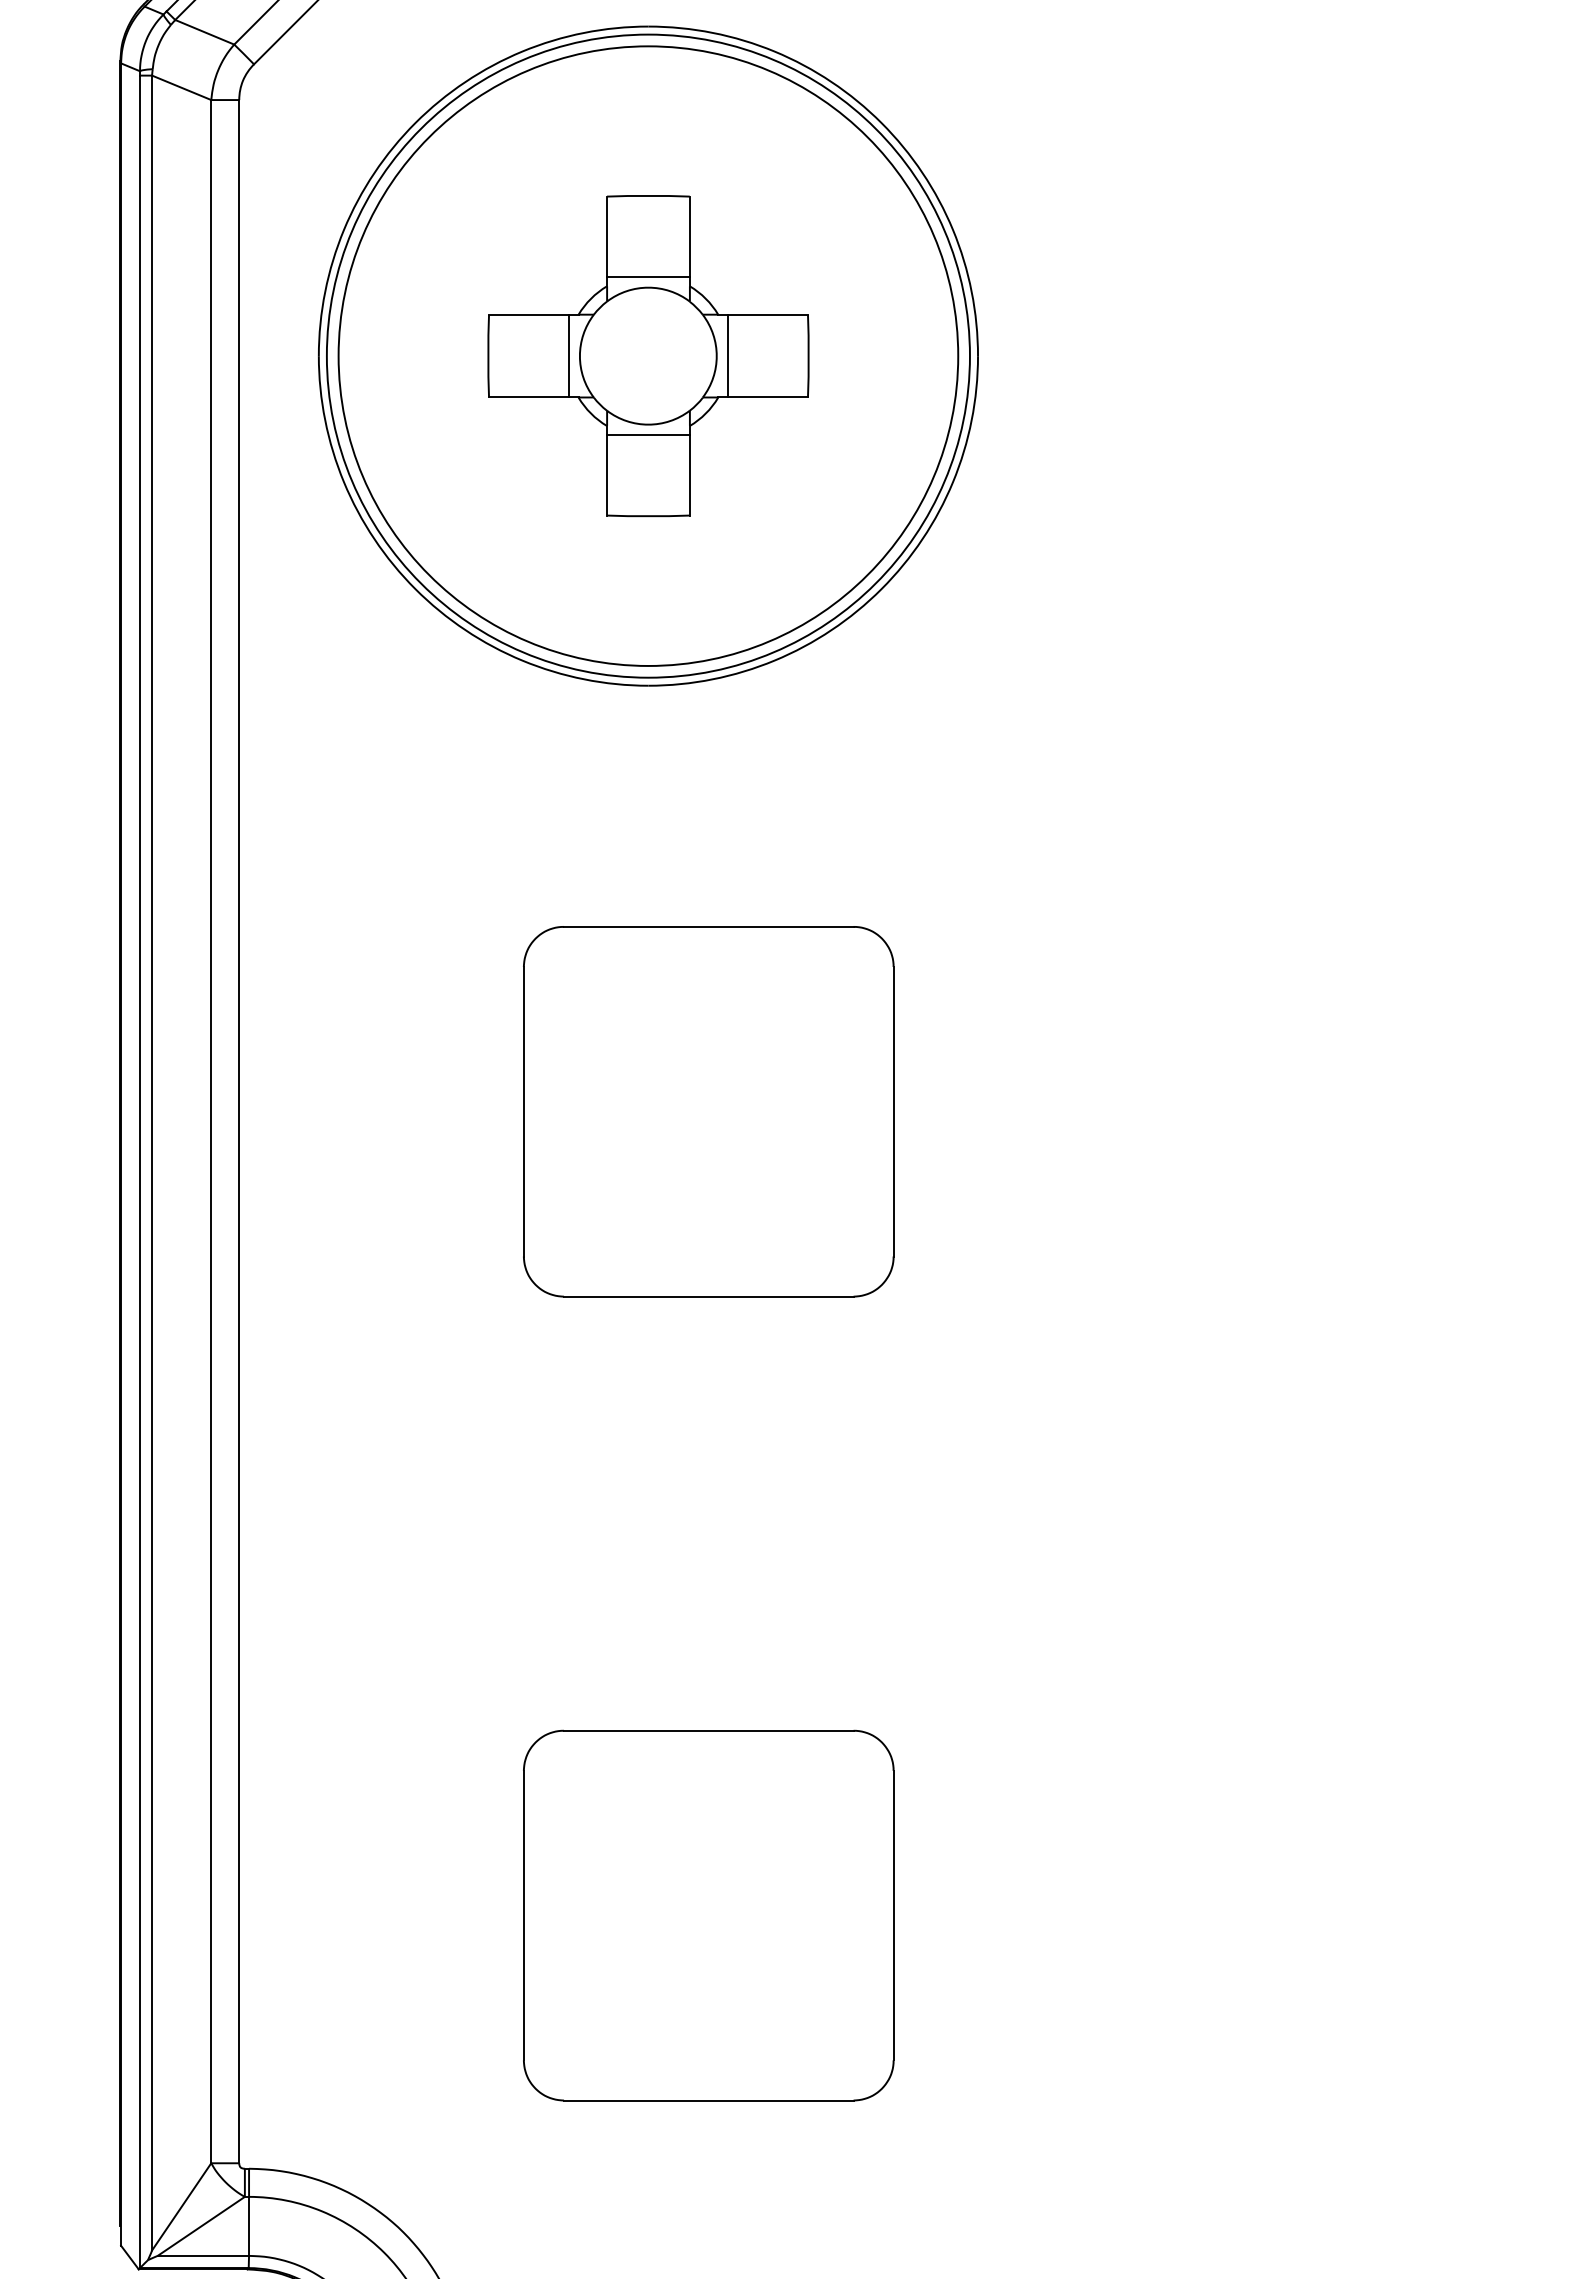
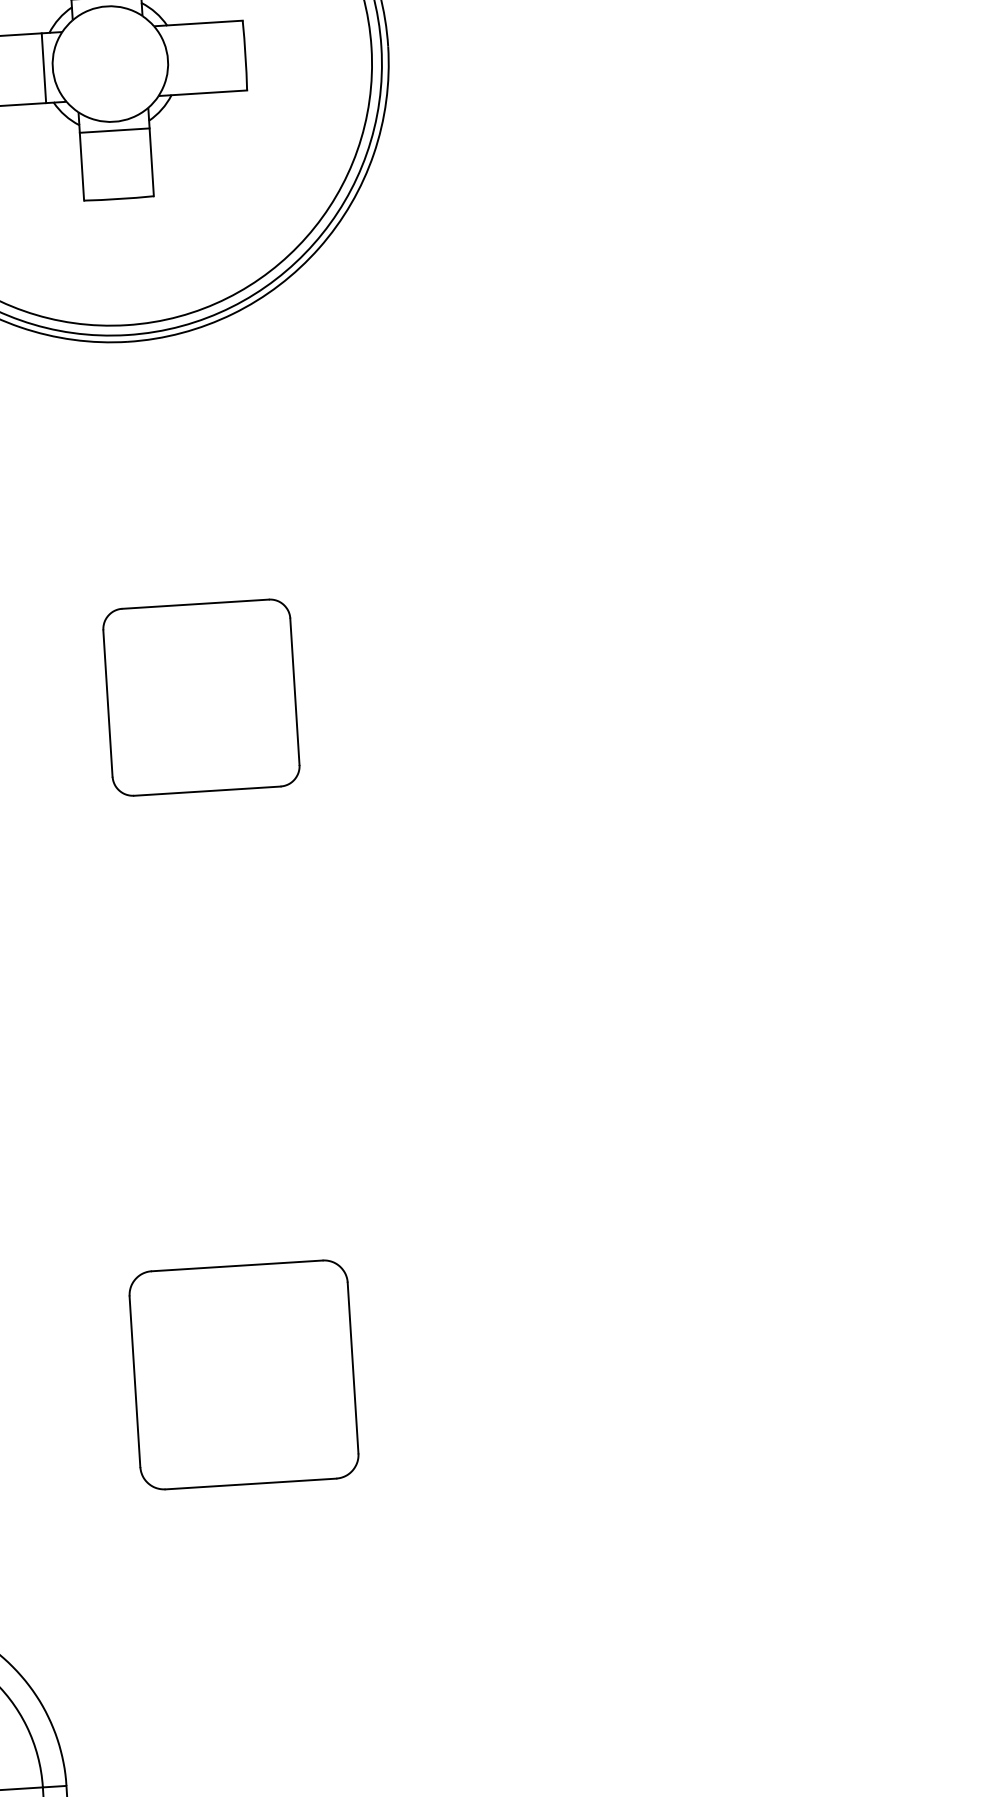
line: (727, 355) -> (177, 59), removed
part: (708, 1111) -> (201, 697), size x0.6
part: (708, 1915) -> (243, 1374), size x0.7

